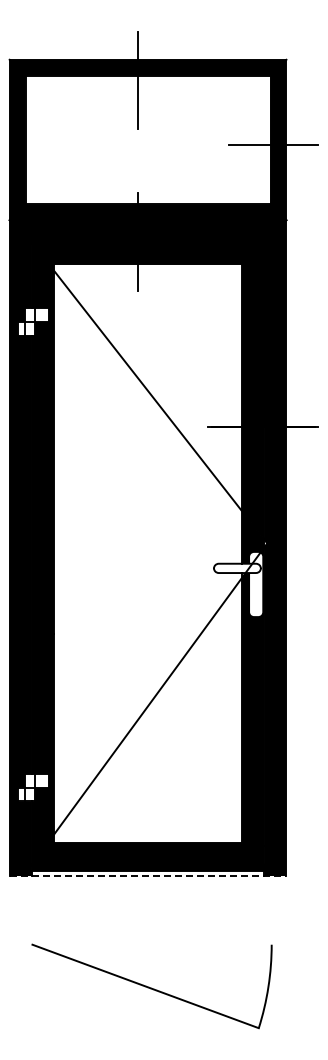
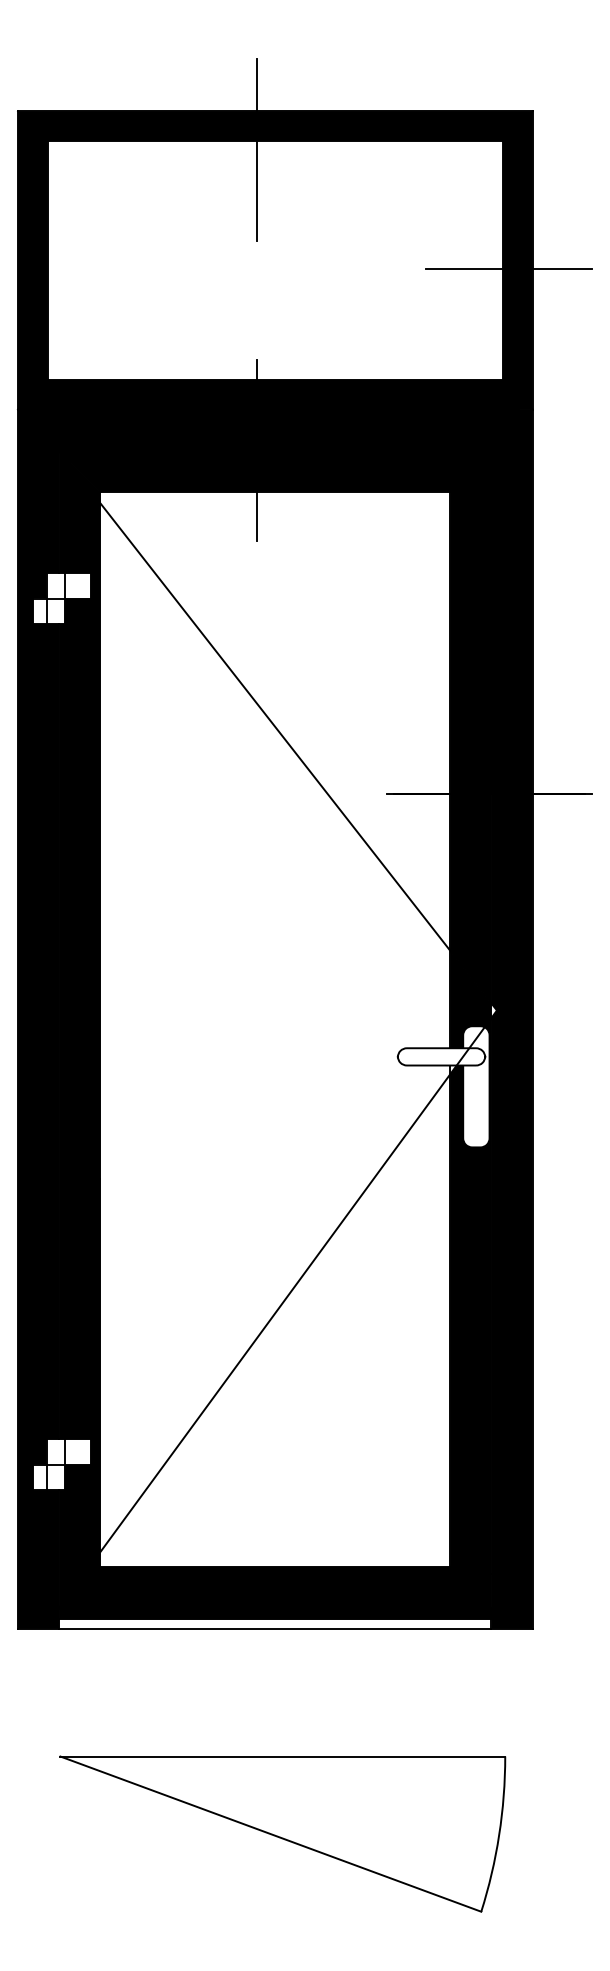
line: (148, 876) -> (276, 1629), dashed -> solid
line: (151, 944) -> (281, 1756), added

